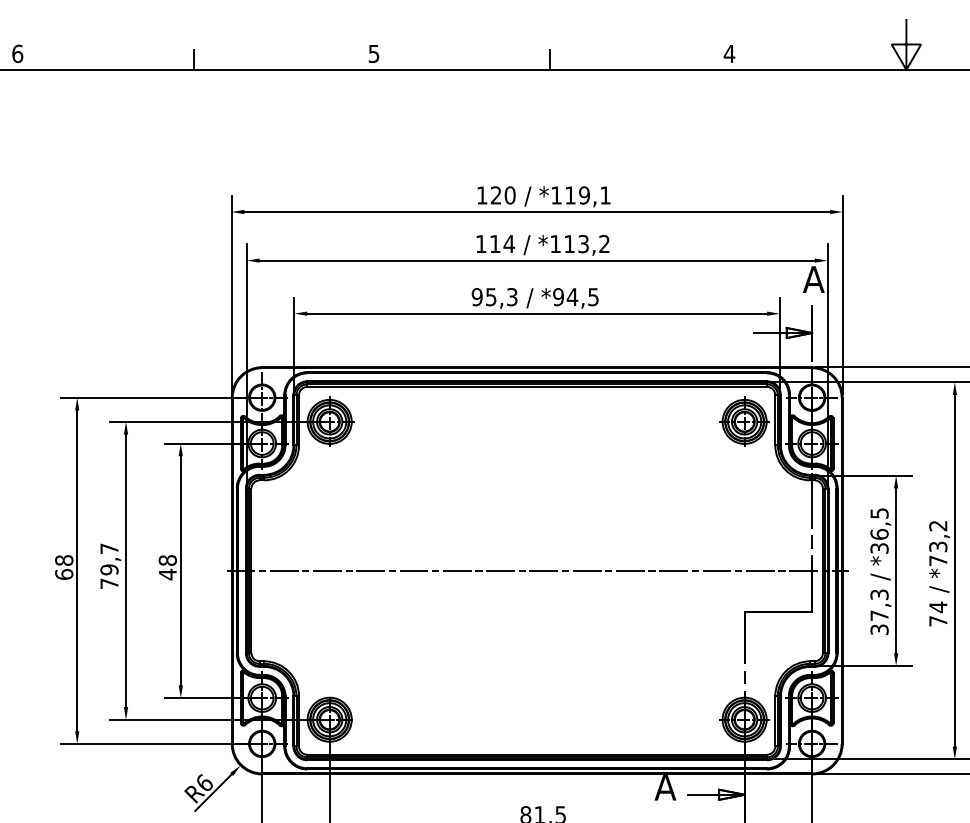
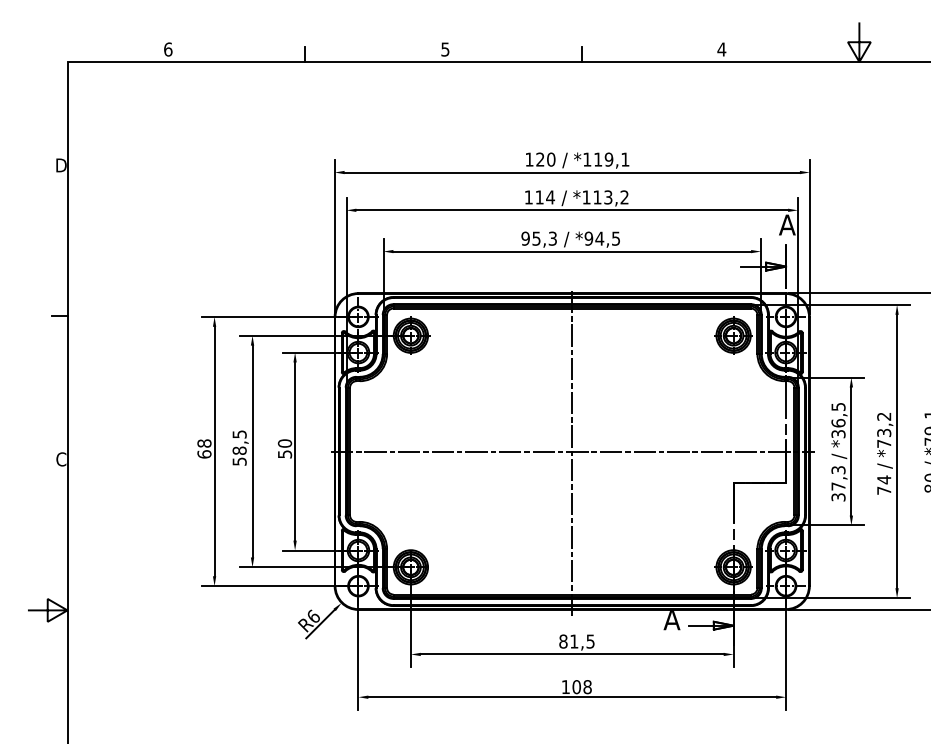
text: (109, 565) -> (239, 447), 79,7 -> 58,5
text: (168, 566) -> (285, 448), 48 -> 50
line: (537, 573) -> (572, 453), added

